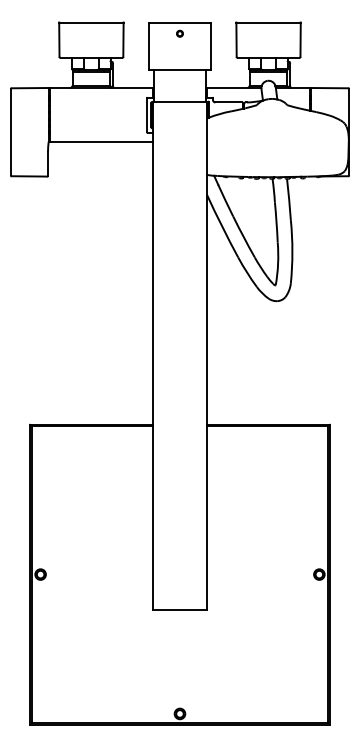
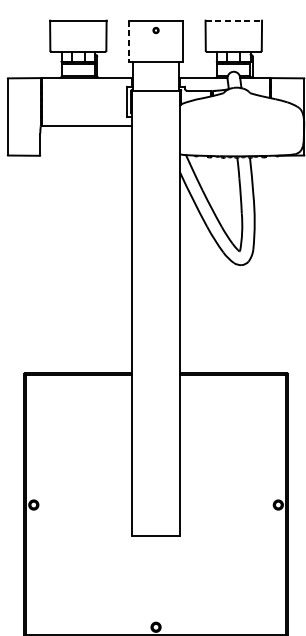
line: (269, 22) -> (234, 20), solid -> dashed
line: (149, 46) -> (129, 41), solid -> dashed

